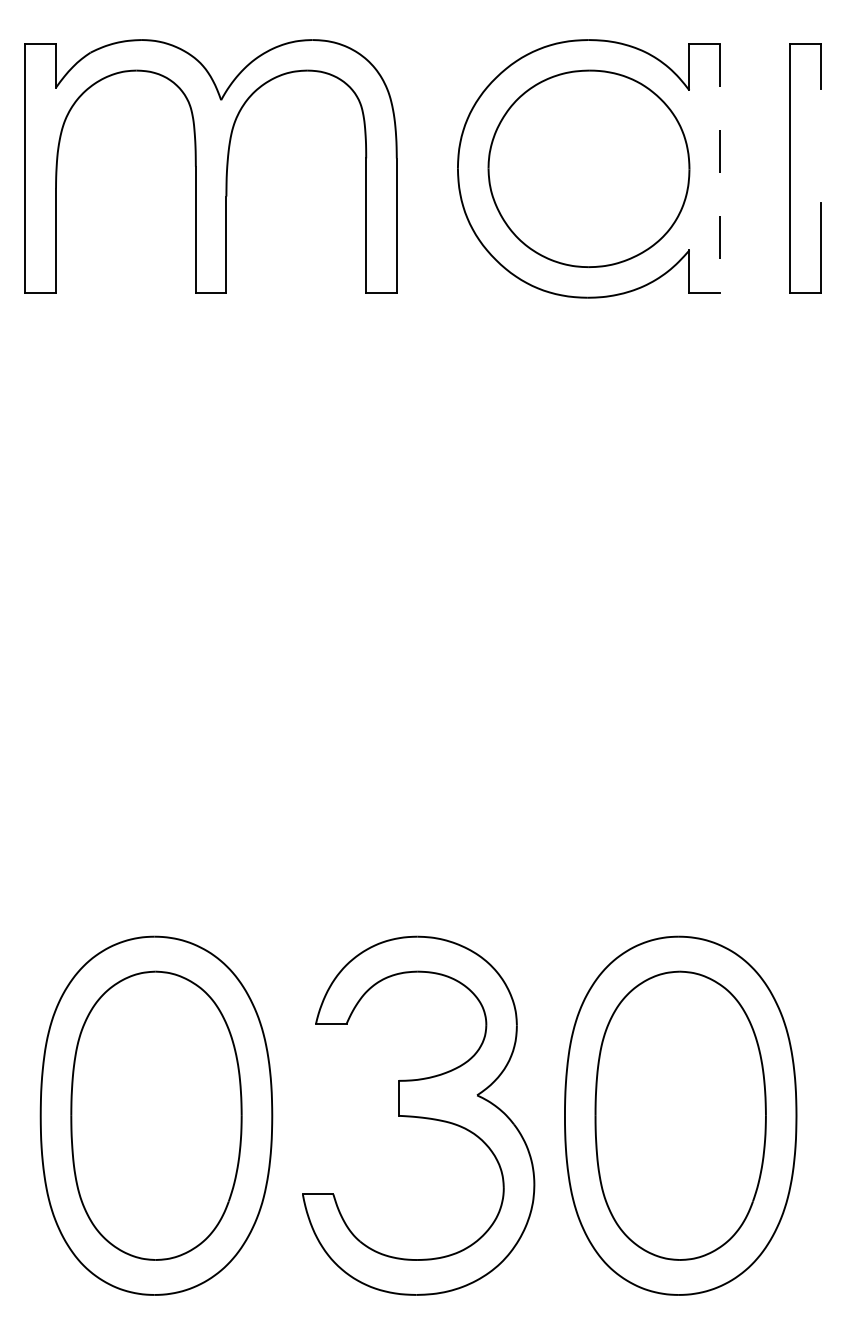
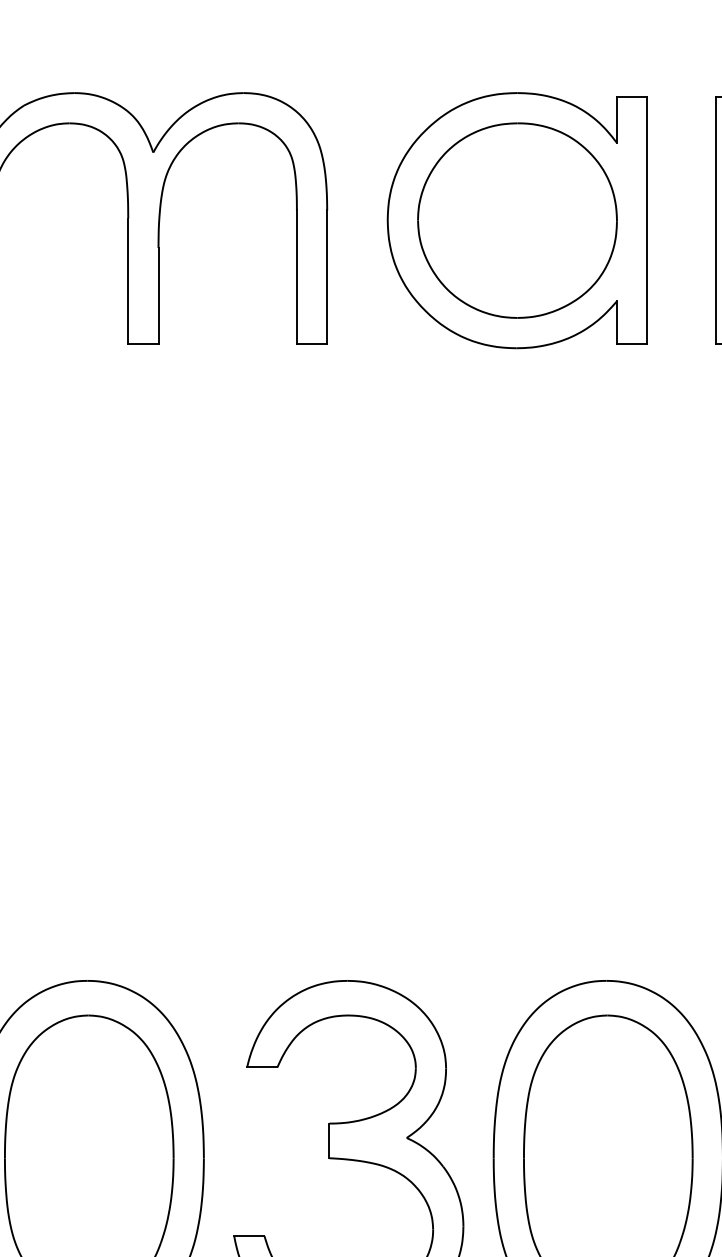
line: (720, 168) -> (647, 220), dashed -> solid

